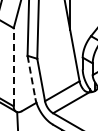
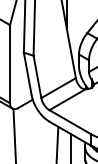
line: (14, 66) -> (10, 63), dashed -> solid
line: (31, 76) -> (27, 73), dashed -> solid

